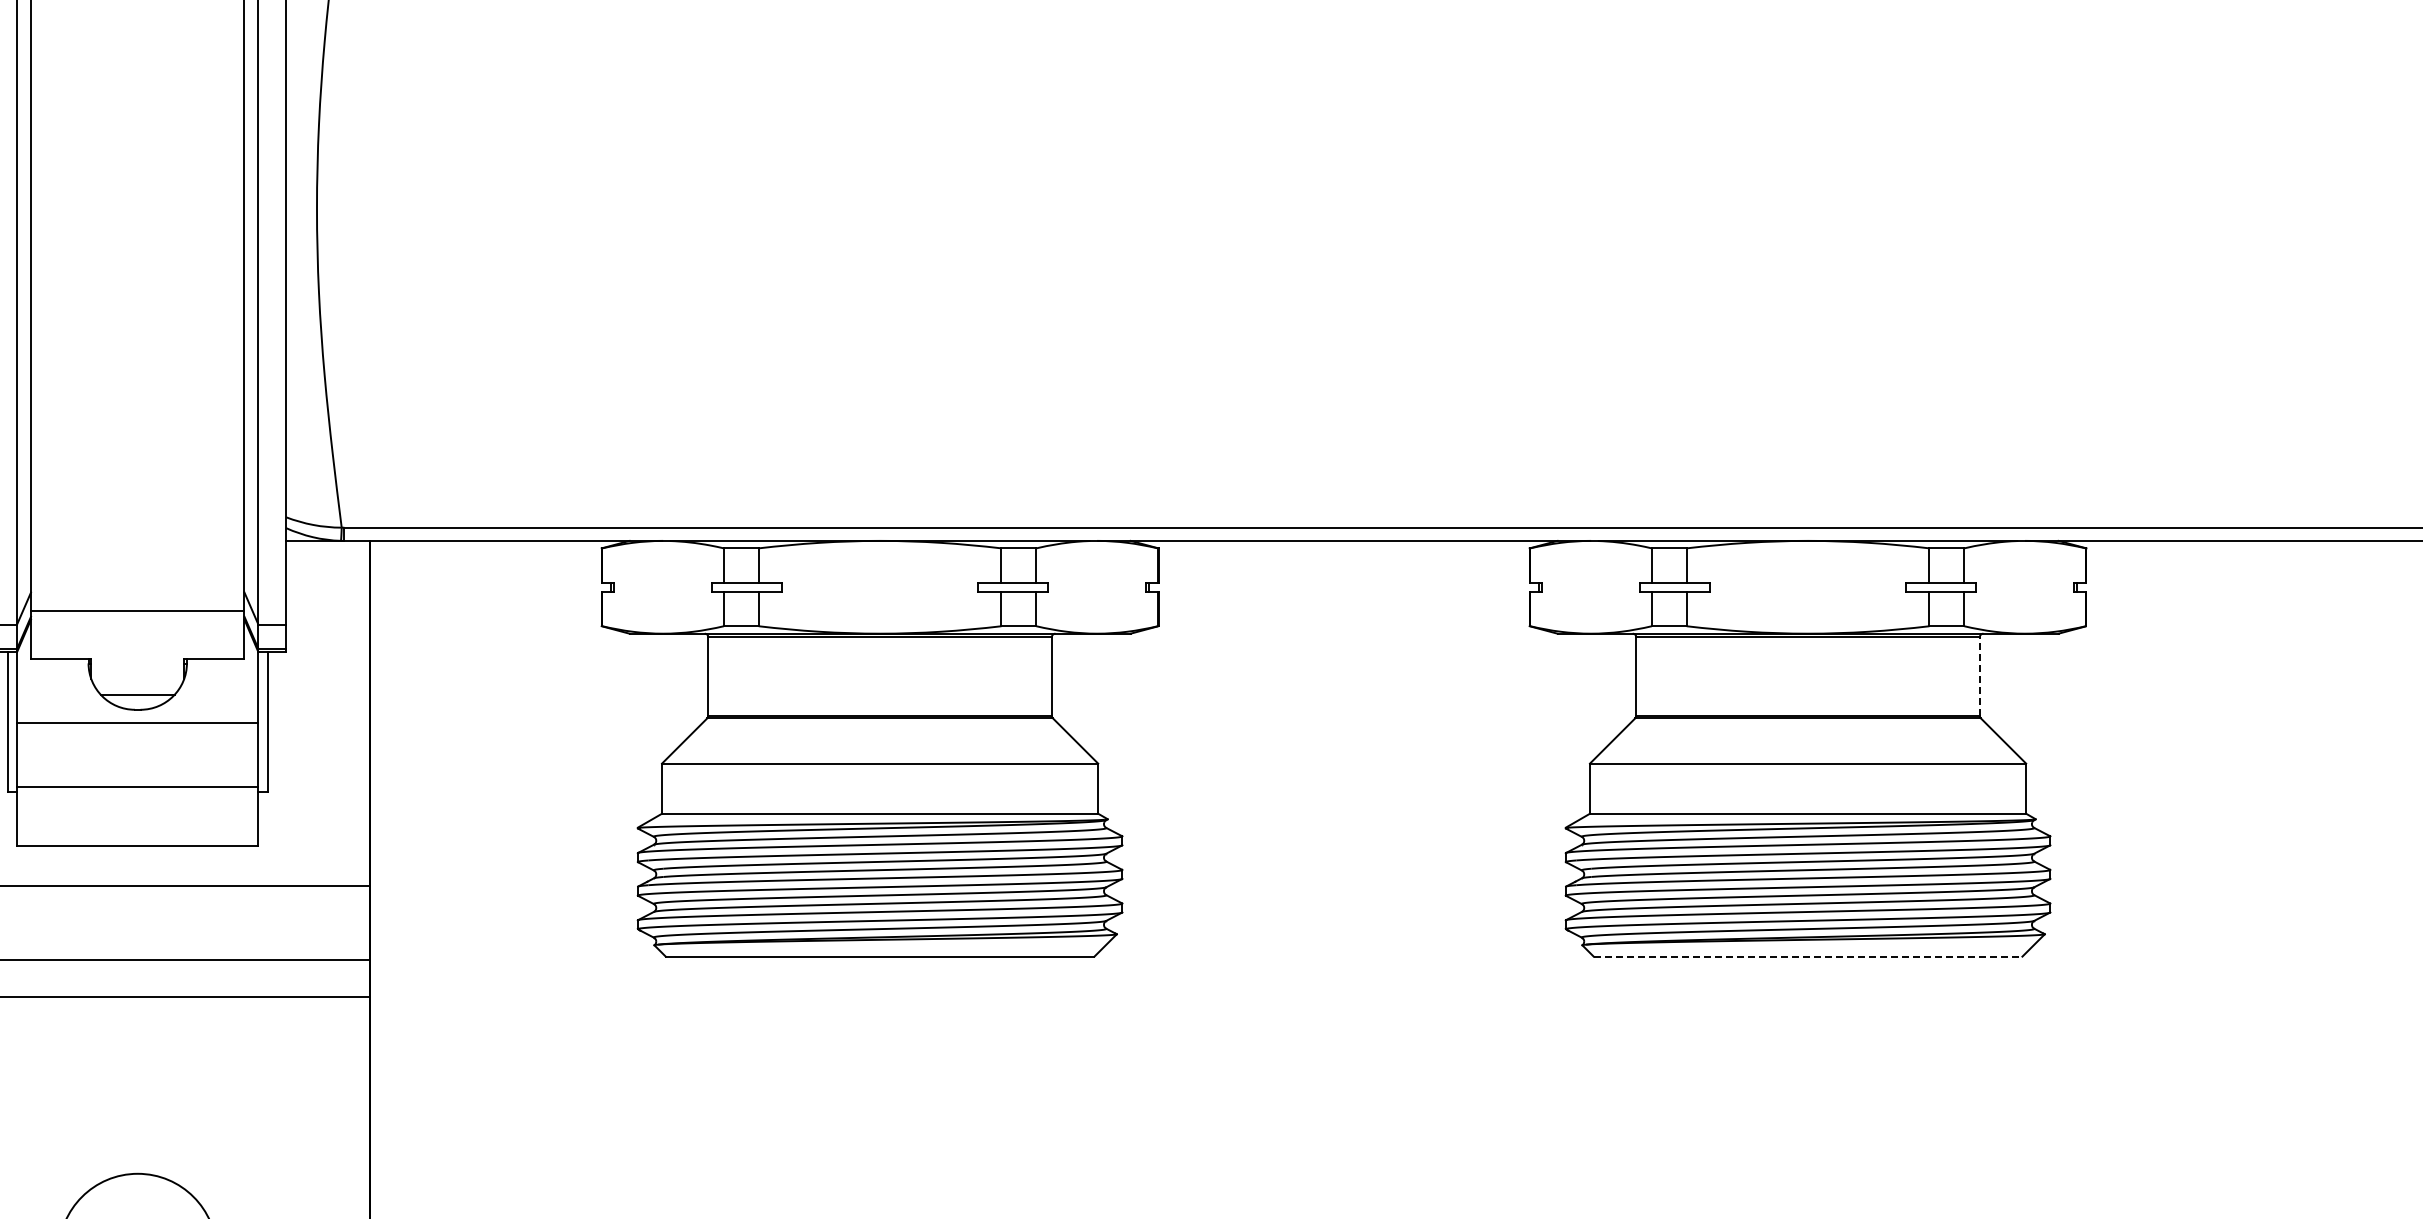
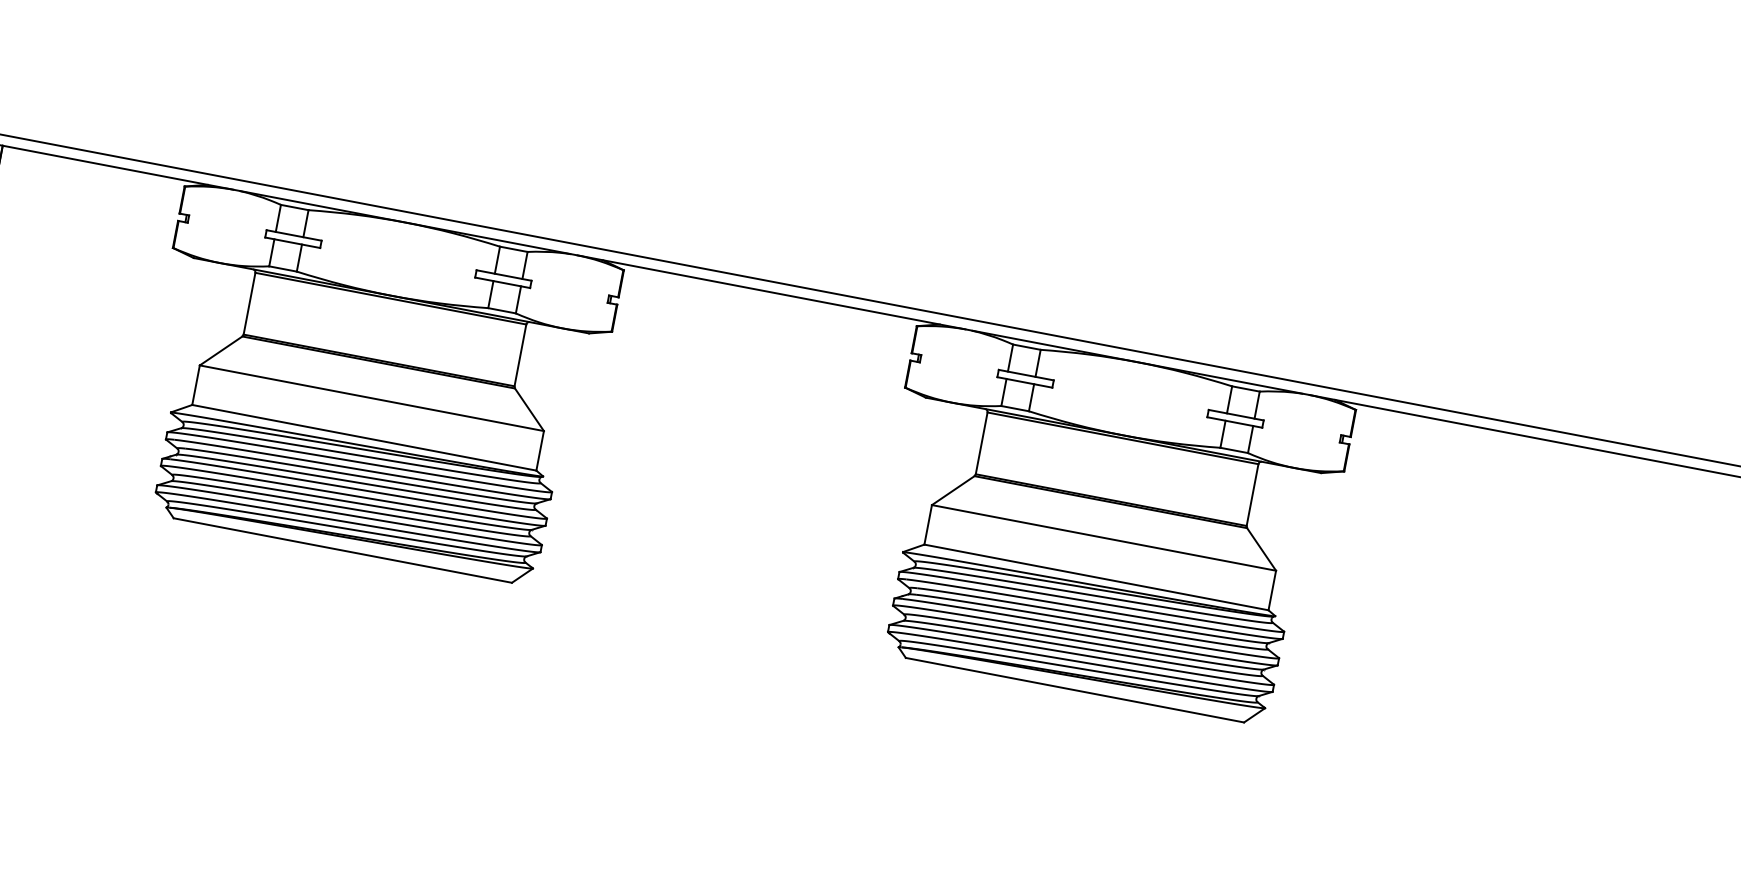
line: (1979, 676) -> (1252, 494), dashed -> solid
line: (1808, 956) -> (1075, 690), dashed -> solid

